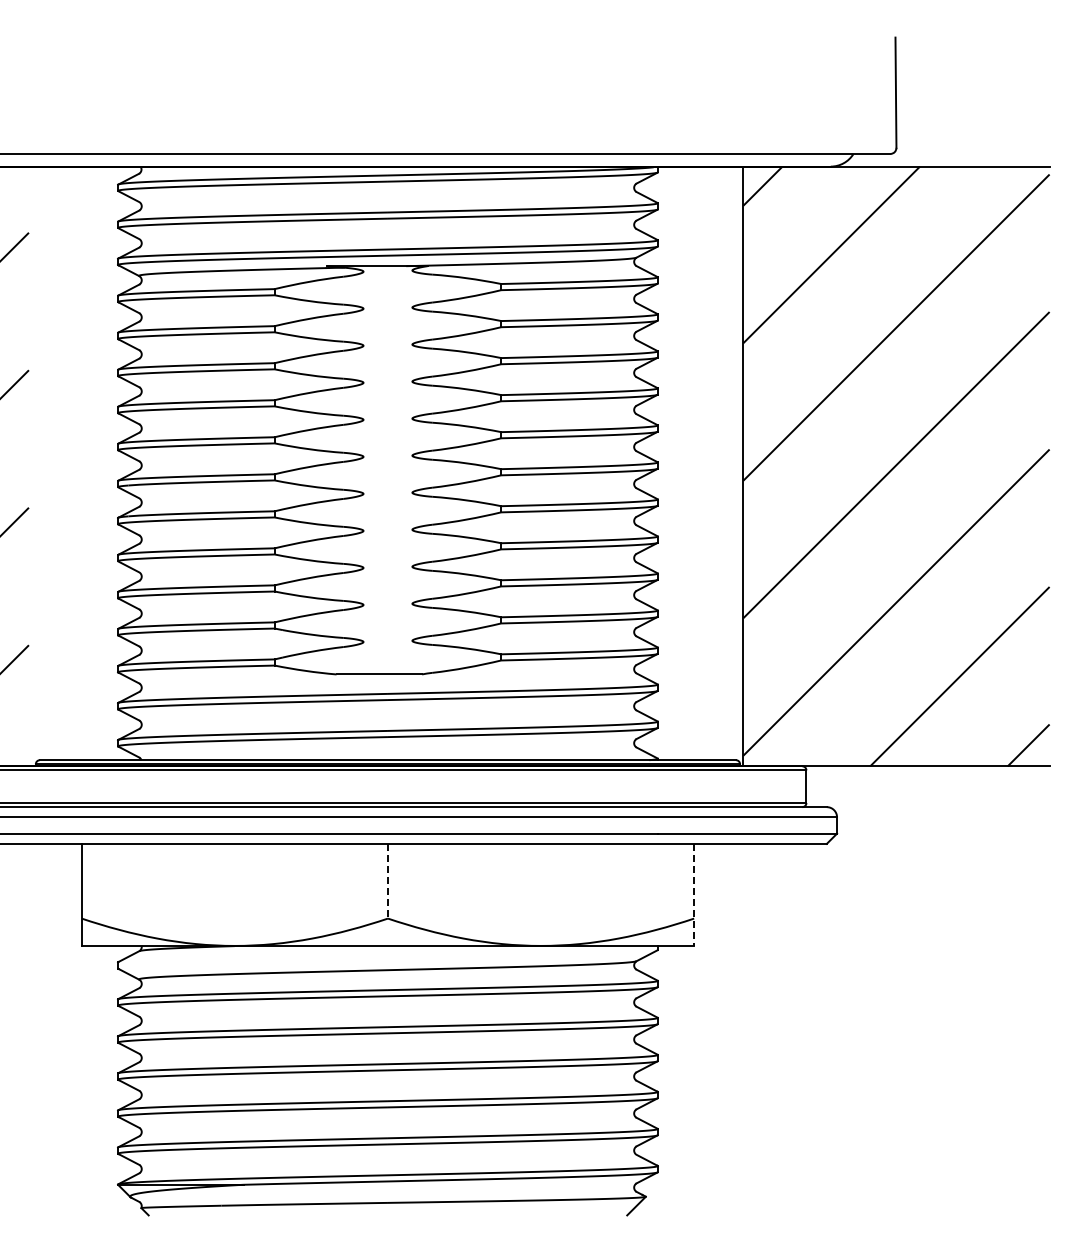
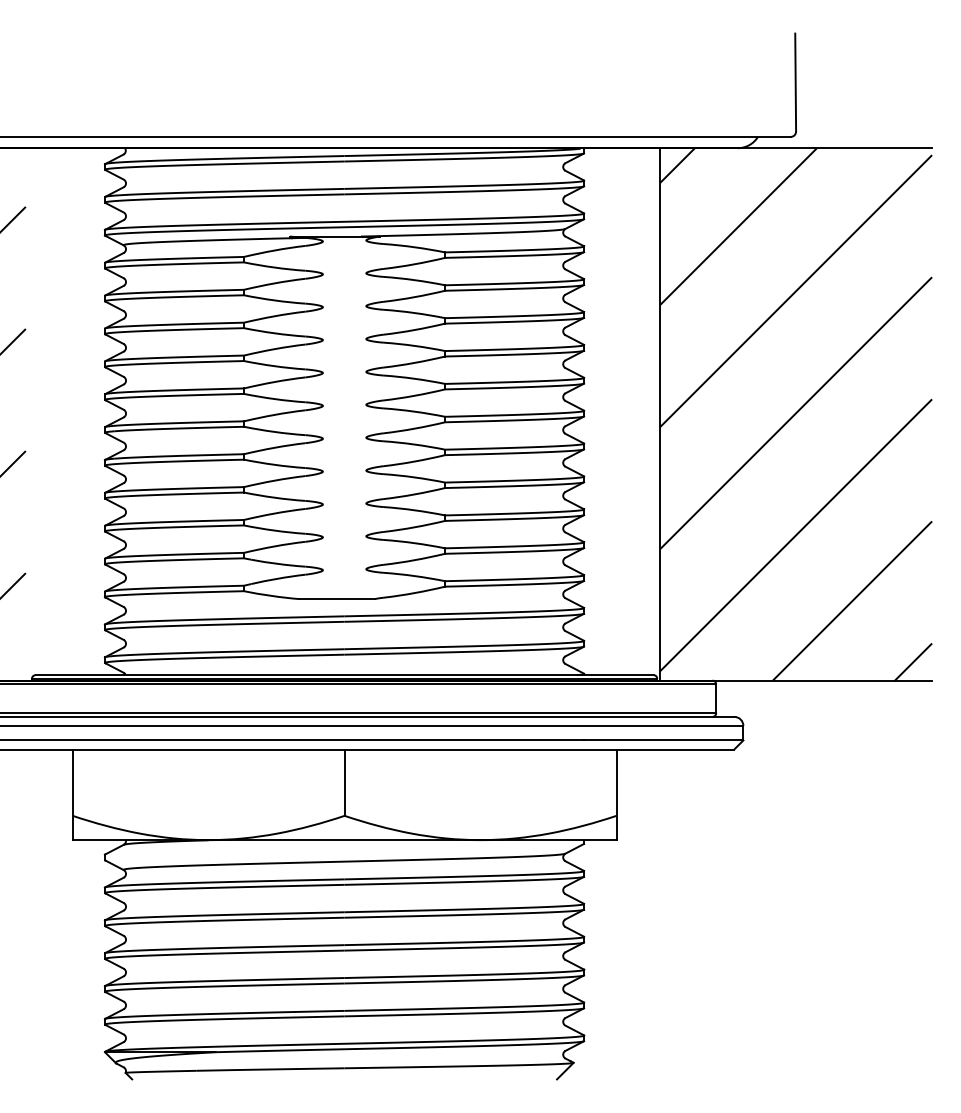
line: (387, 881) -> (344, 782), dashed -> solid
line: (694, 895) -> (616, 795), dashed -> solid

